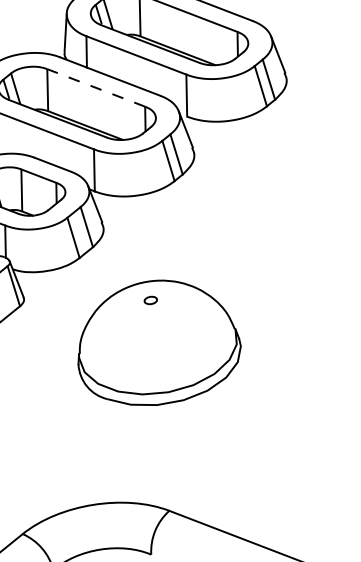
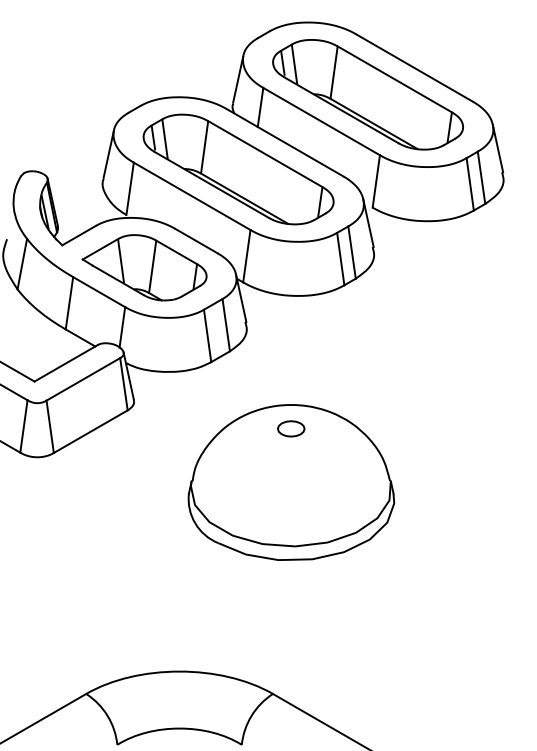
line: (96, 88) -> (265, 154), dashed -> solid
part: (150, 300) -> (291, 428), size x1.67

